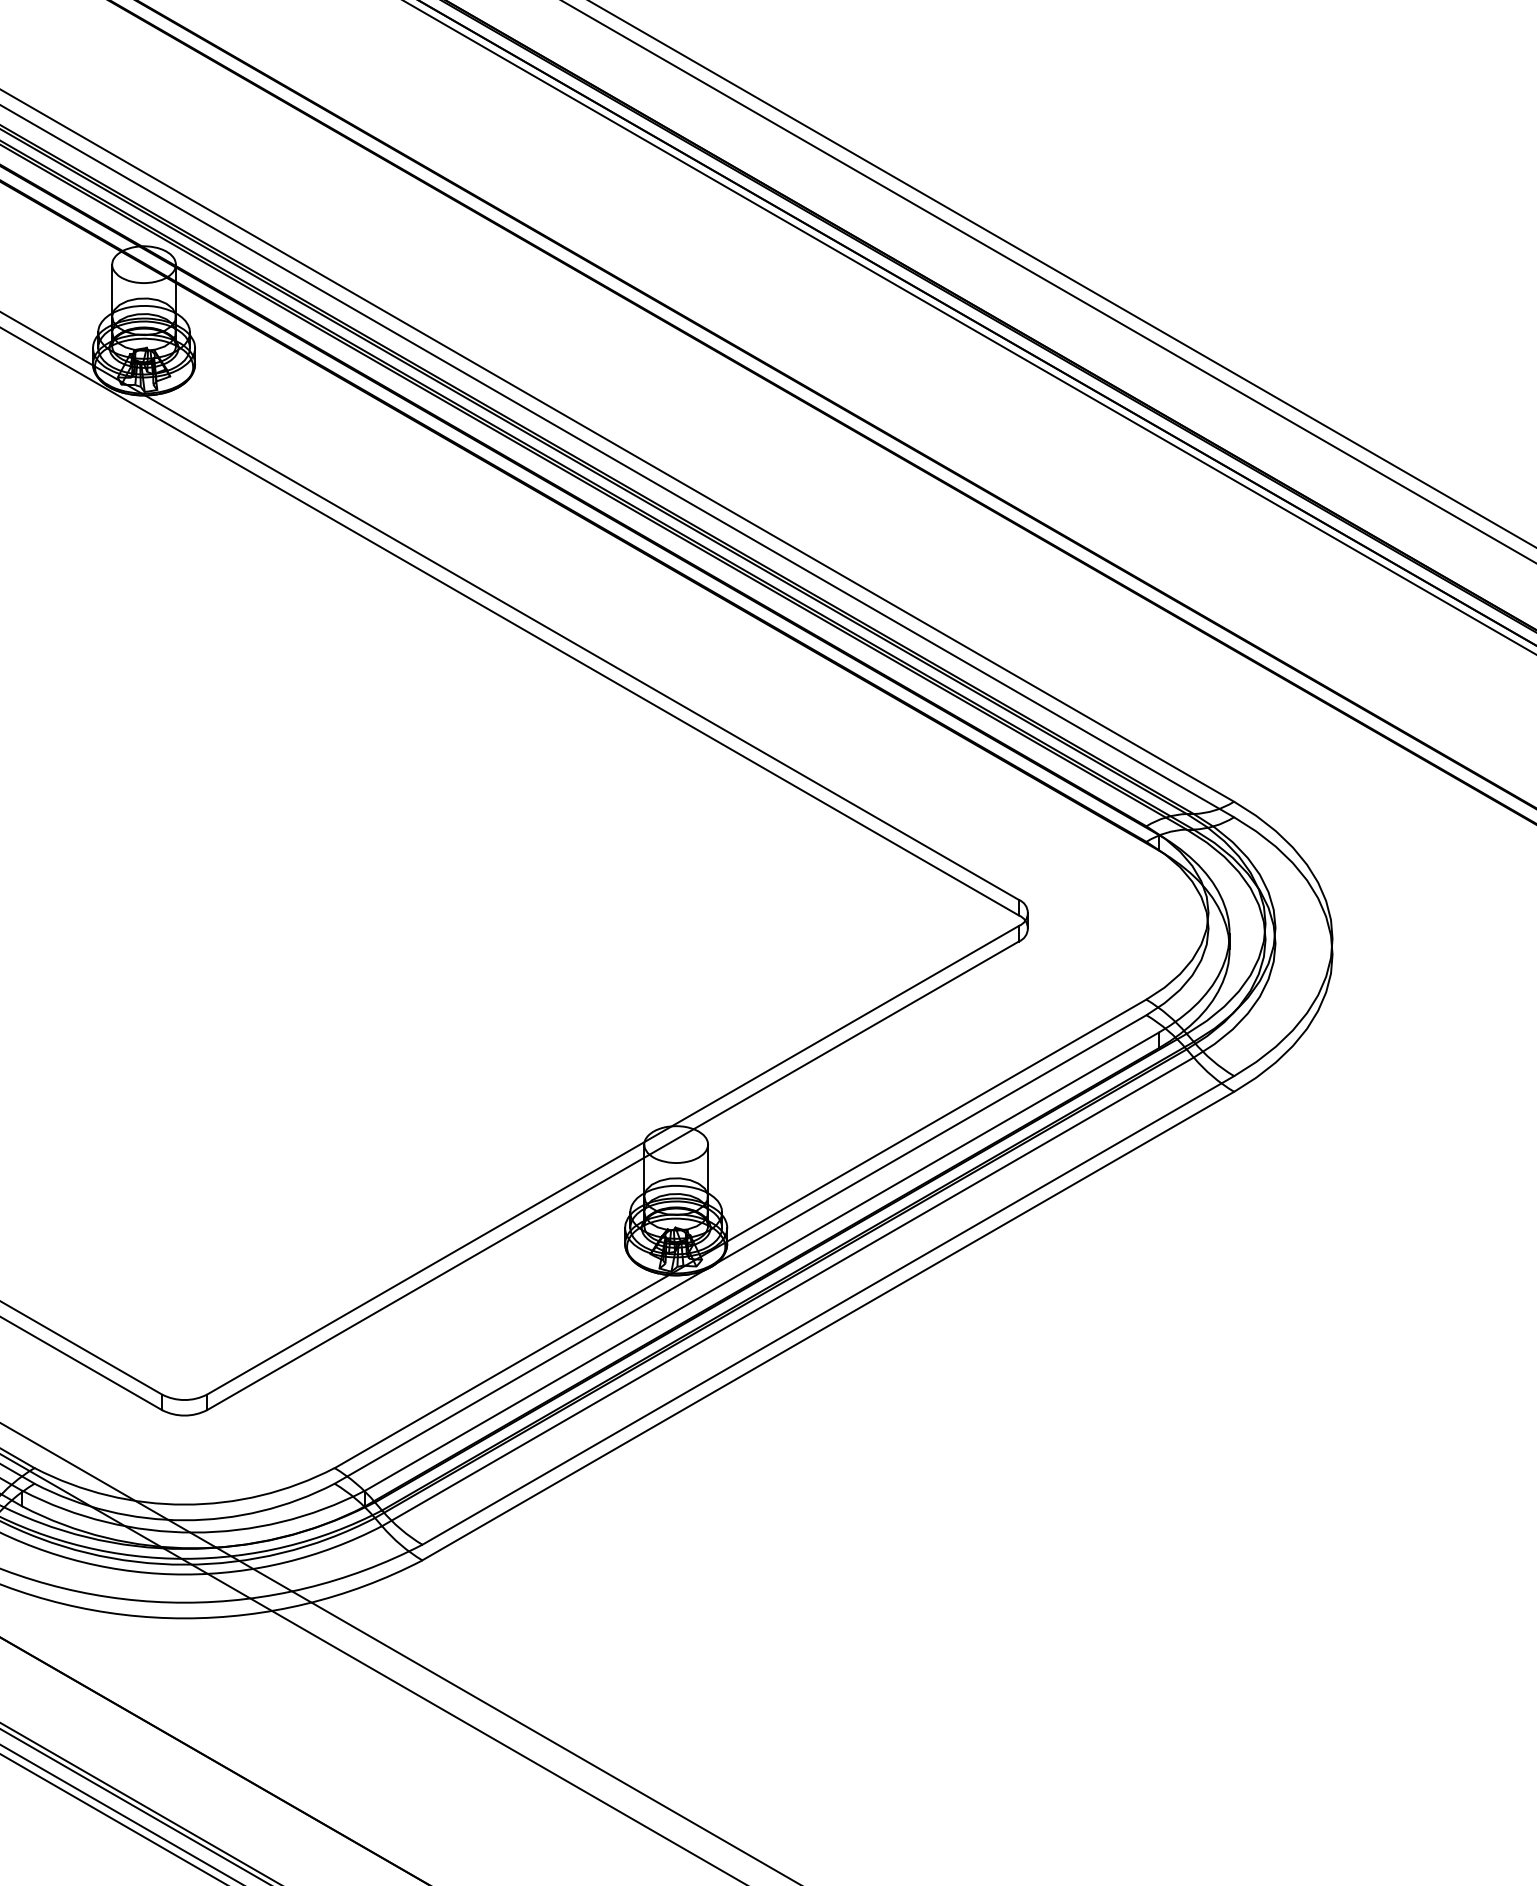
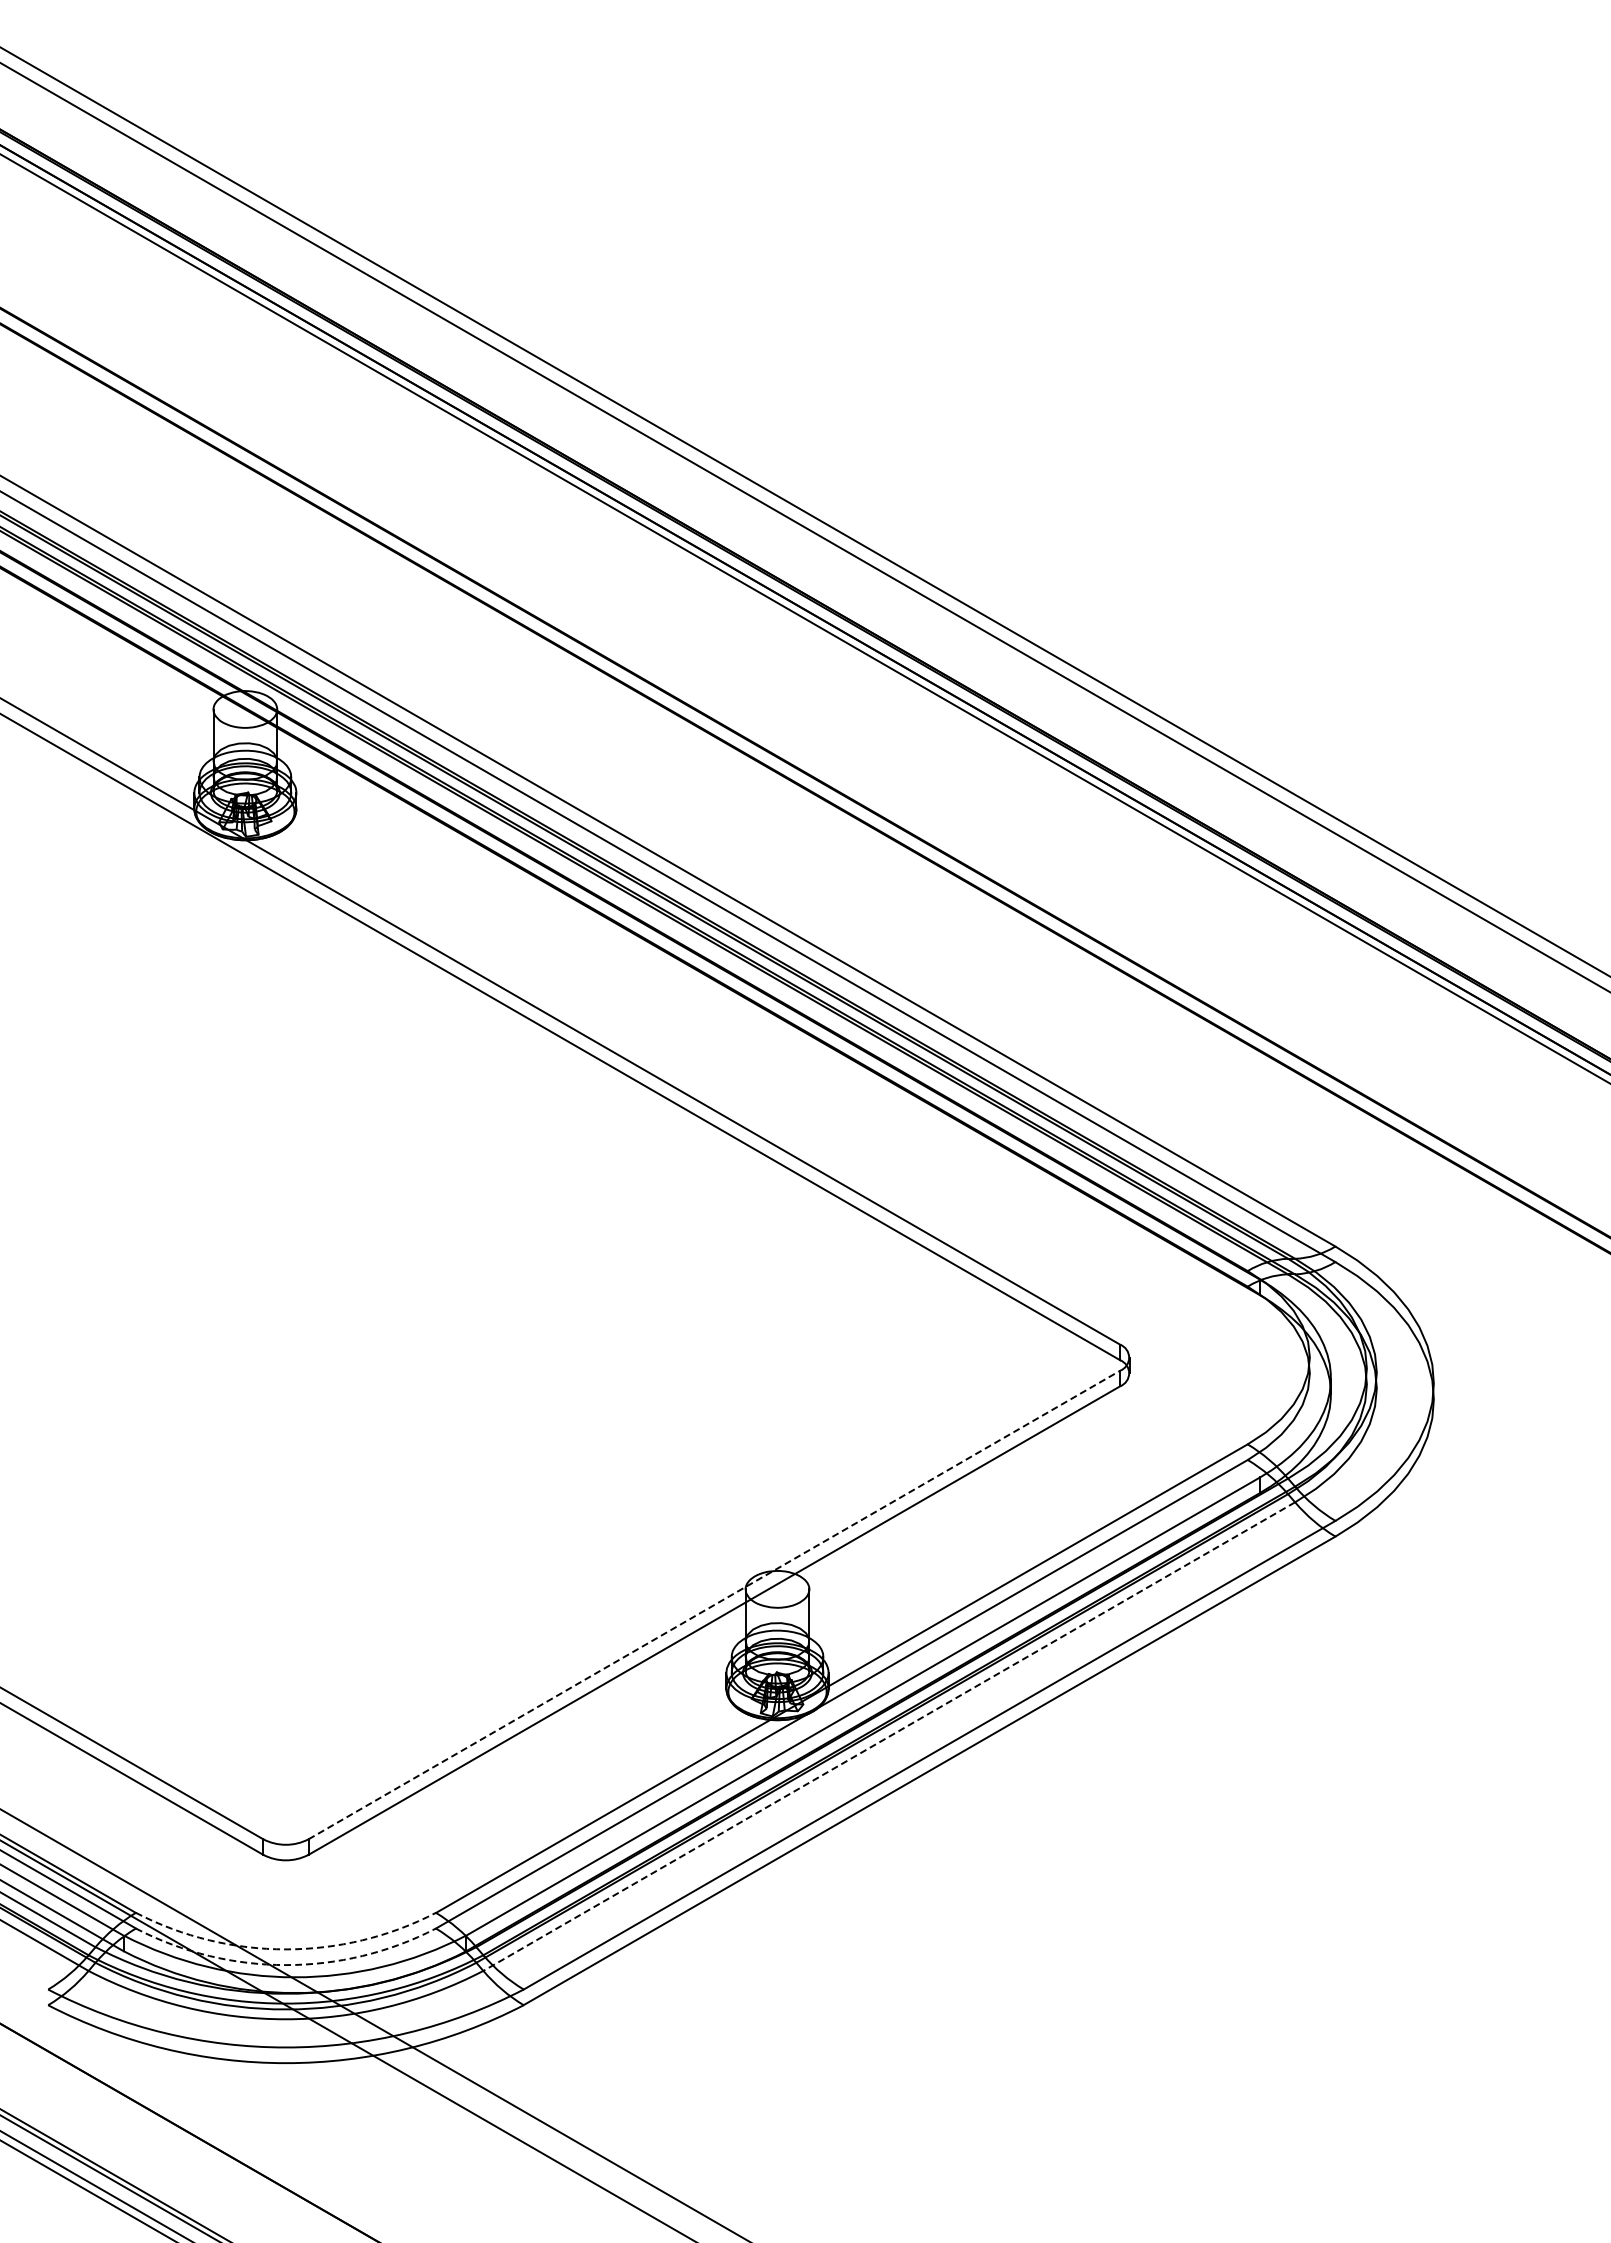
line: (613, 1160) -> (714, 1605), solid -> dashed
line: (788, 1291) -> (889, 1736), solid -> dashed
arc: (184, 1504) -> (285, 1949), solid -> dashed
arc: (184, 1520) -> (285, 1965), solid -> dashed

